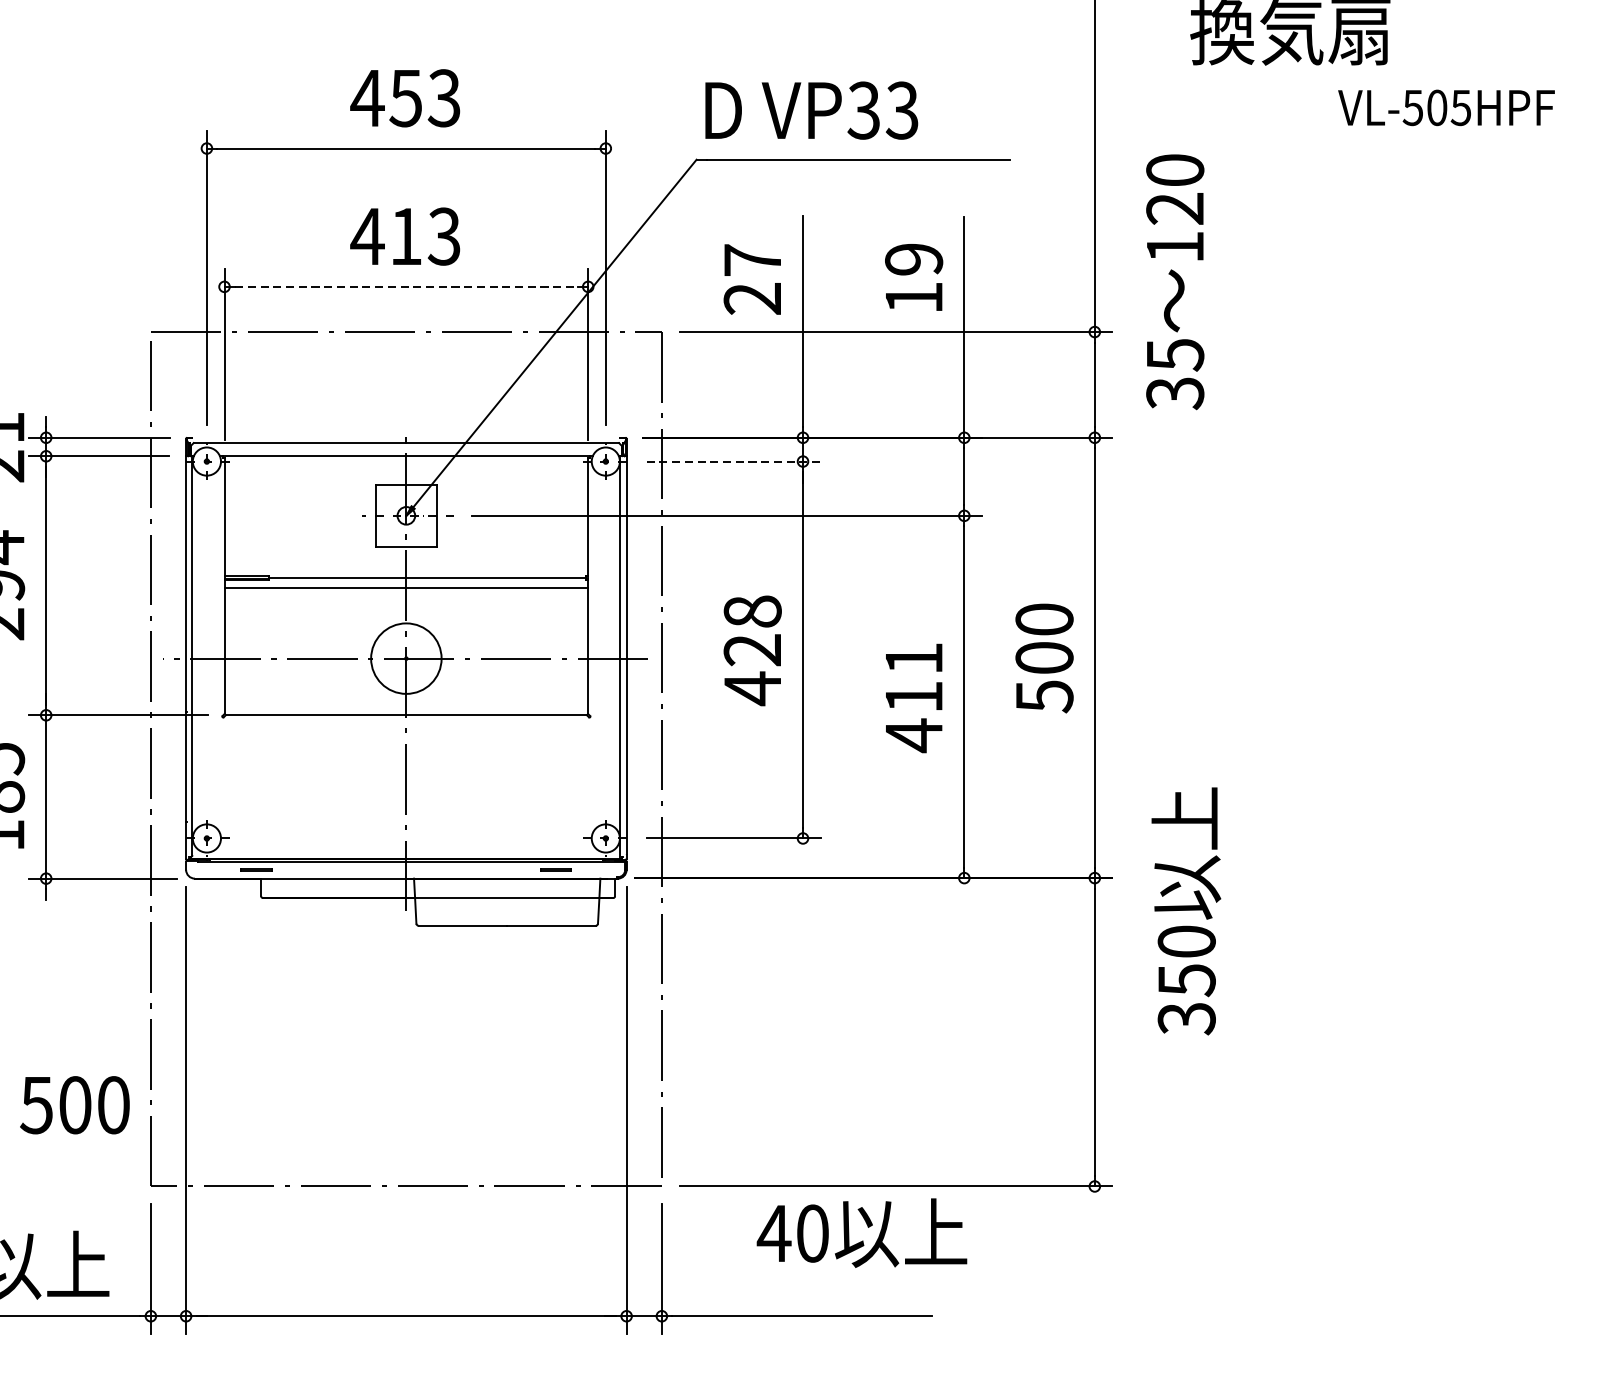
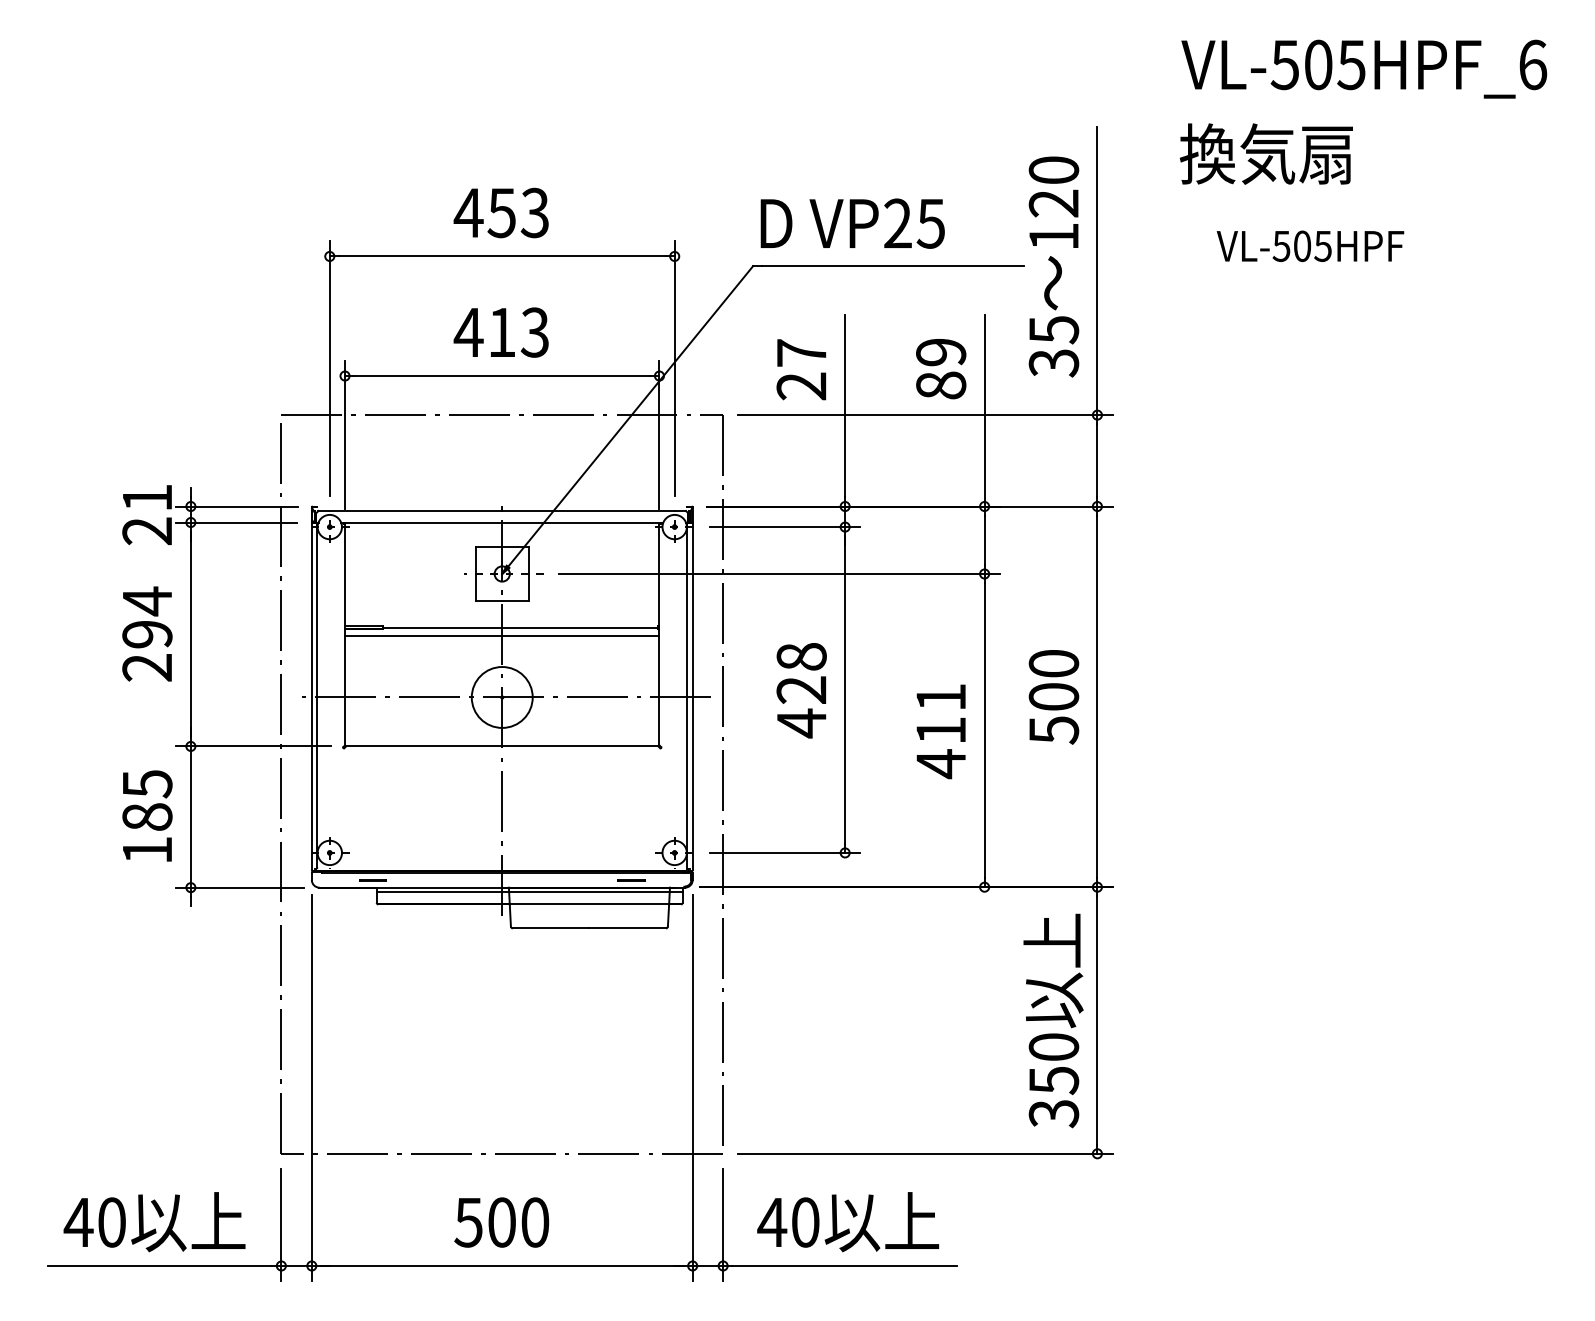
text: (1446, 106) -> (1310, 245), moved
text: (882, 110) -> (913, 223), VP33 -> VP25
text: (1174, 281) -> (1053, 266), moved
line: (406, 287) -> (502, 376), dashed -> solid
text: (914, 297) -> (941, 385), 19 -> 89
line: (734, 462) -> (785, 527), dashed -> solid
line: (437, 884) -> (529, 892), added
text: (1186, 910) -> (1053, 1020), moved
text: (74, 1105) -> (501, 1222), moved
text: (862, 1233) -> (848, 1222), moved

